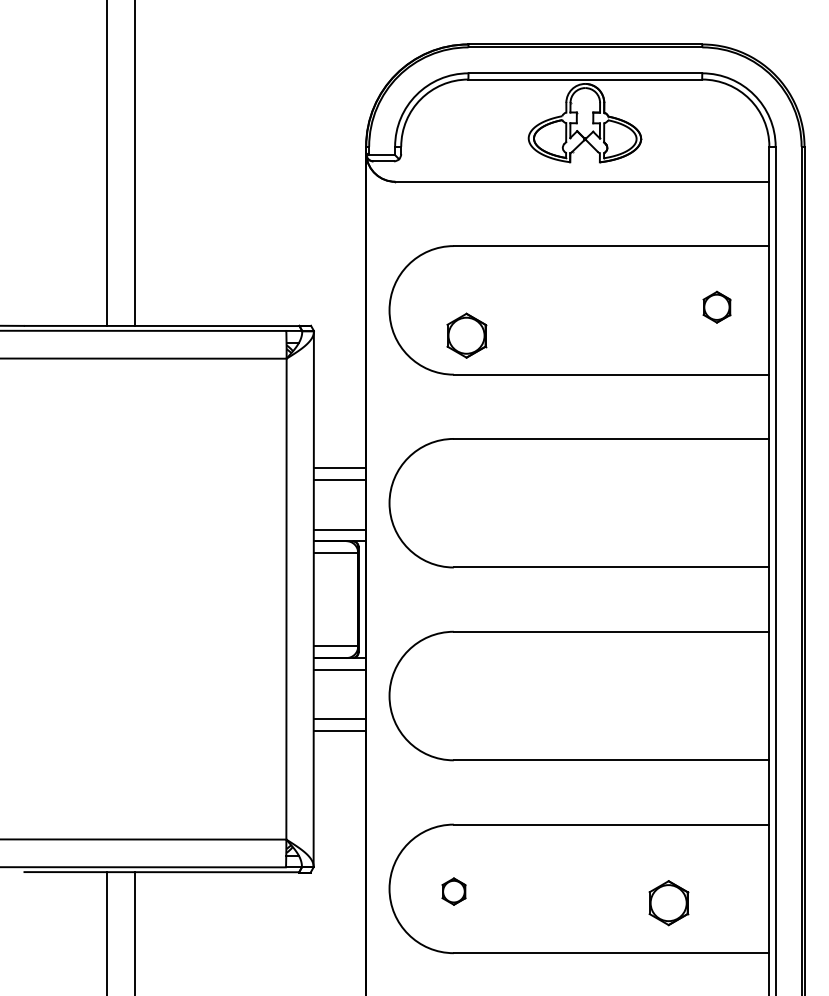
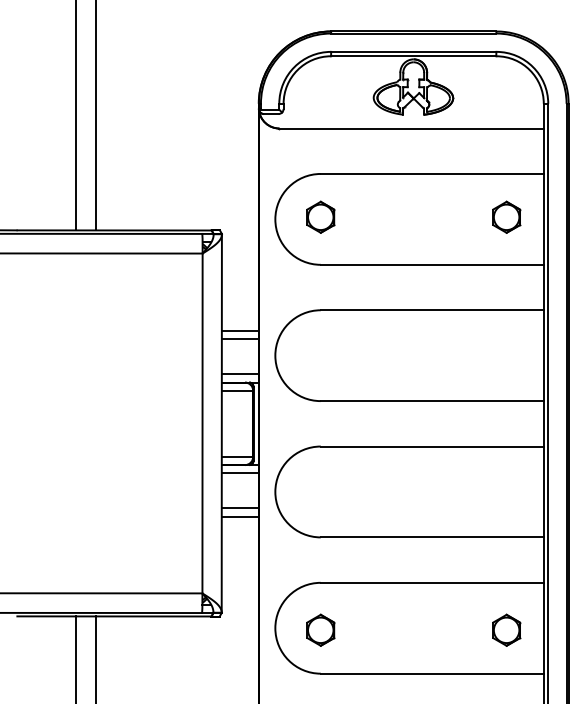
part: (716, 306) -> (506, 216), size x1.43
part: (466, 334) -> (320, 216), moved
part: (453, 890) -> (320, 629), size x1.67
part: (668, 901) -> (506, 629), moved

